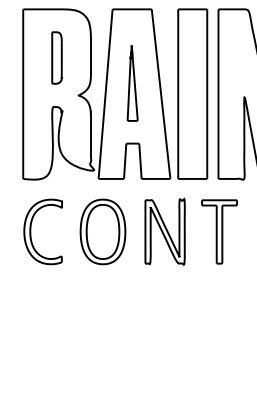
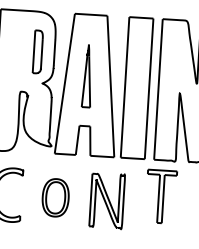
part: (56, 57) -> (37, 51), moved
part: (102, 231) -> (55, 197), size x0.7
part: (219, 231) -> (161, 196), moved

